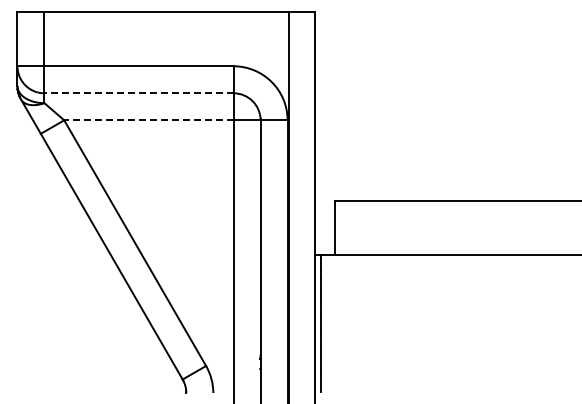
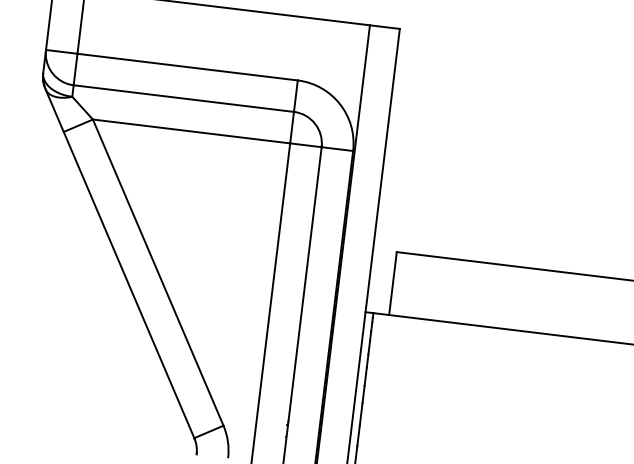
line: (139, 93) -> (184, 98), dashed -> solid
line: (148, 120) -> (191, 131), dashed -> solid

